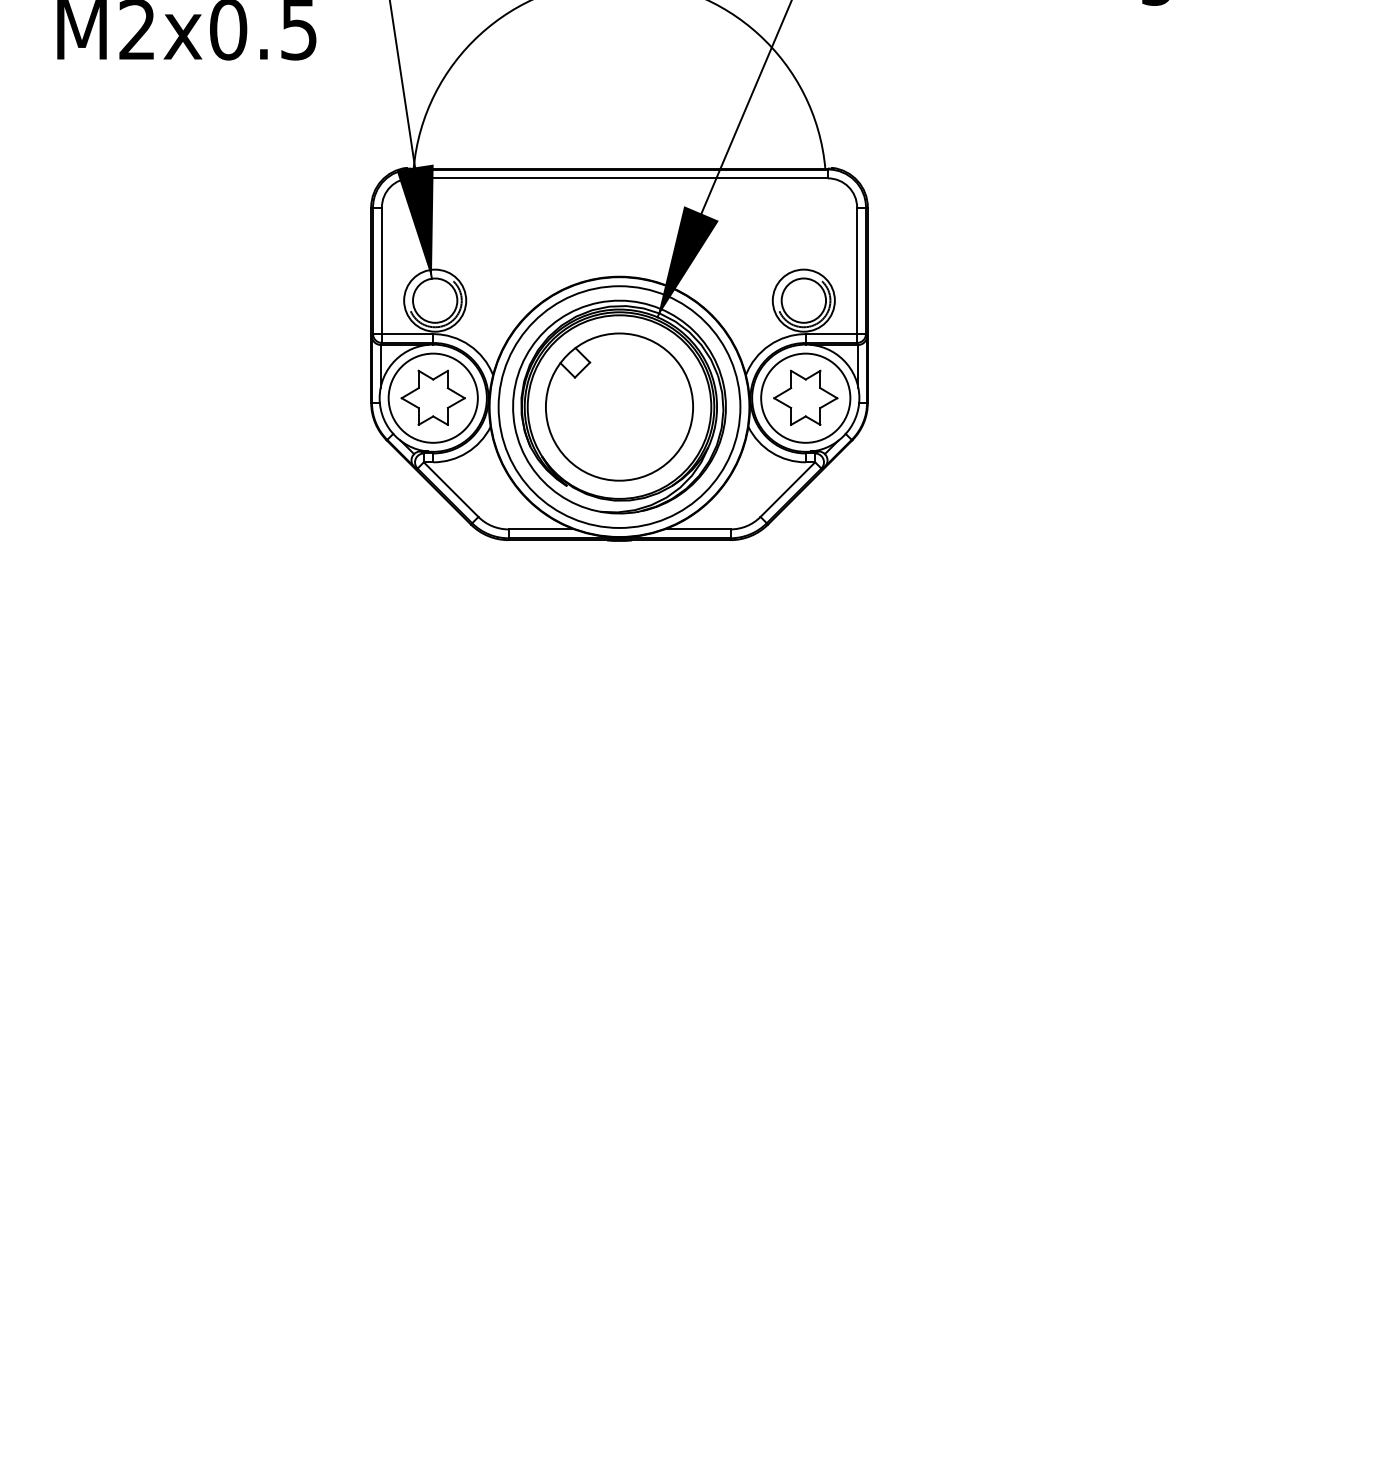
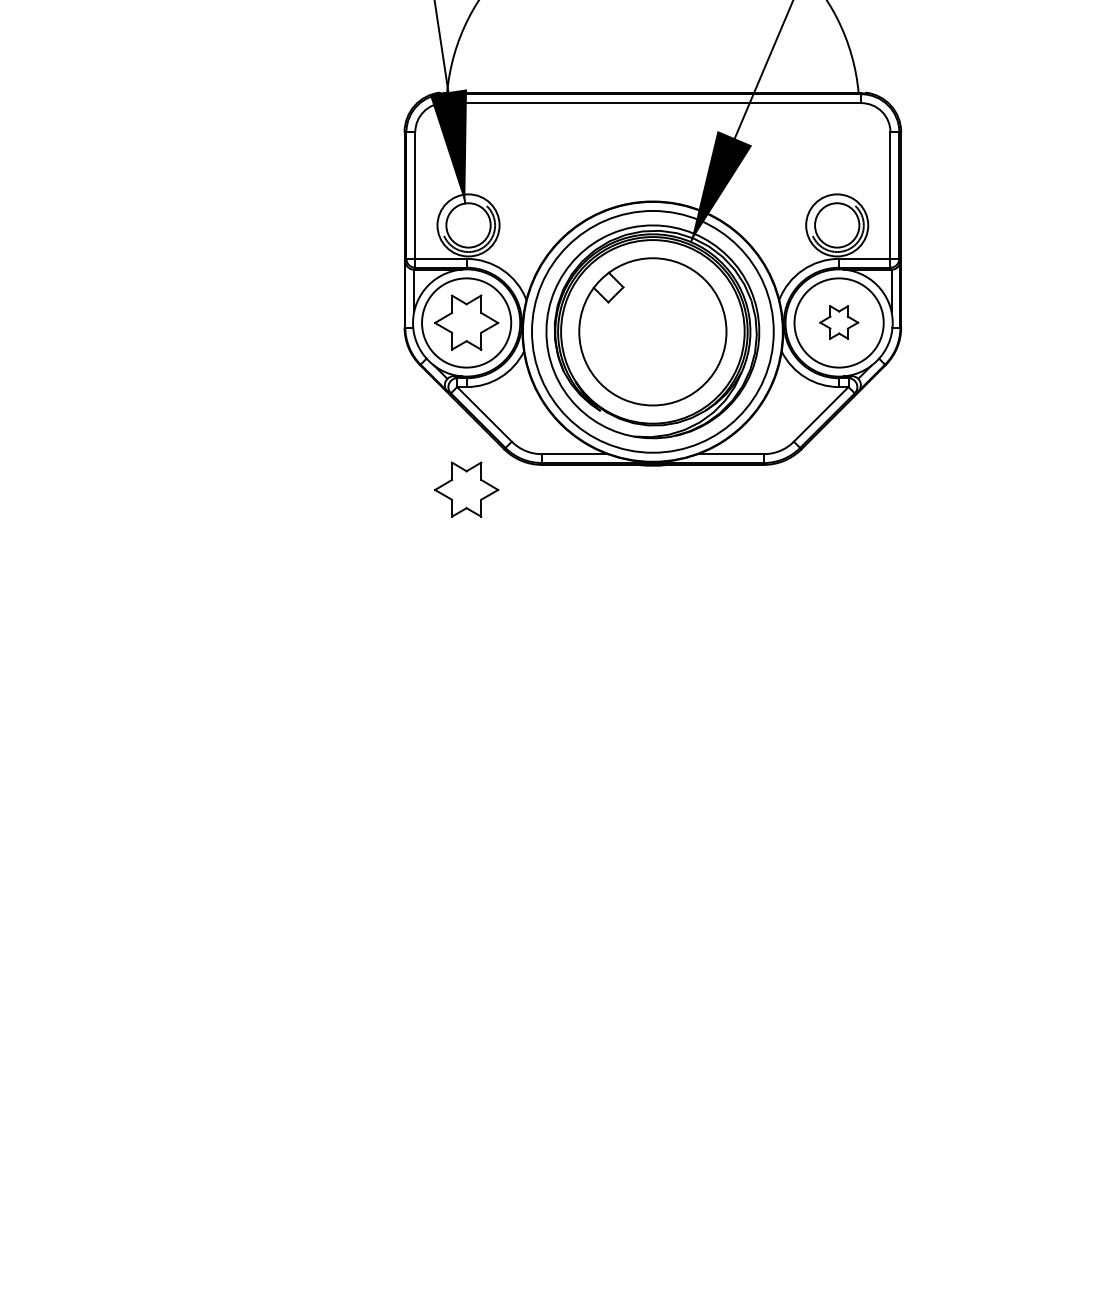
part: (805, 397) -> (838, 322), size x0.6
part: (432, 564) -> (465, 489), added

